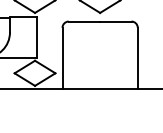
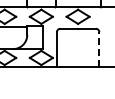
line: (138, 58) -> (99, 49), solid -> dashed

